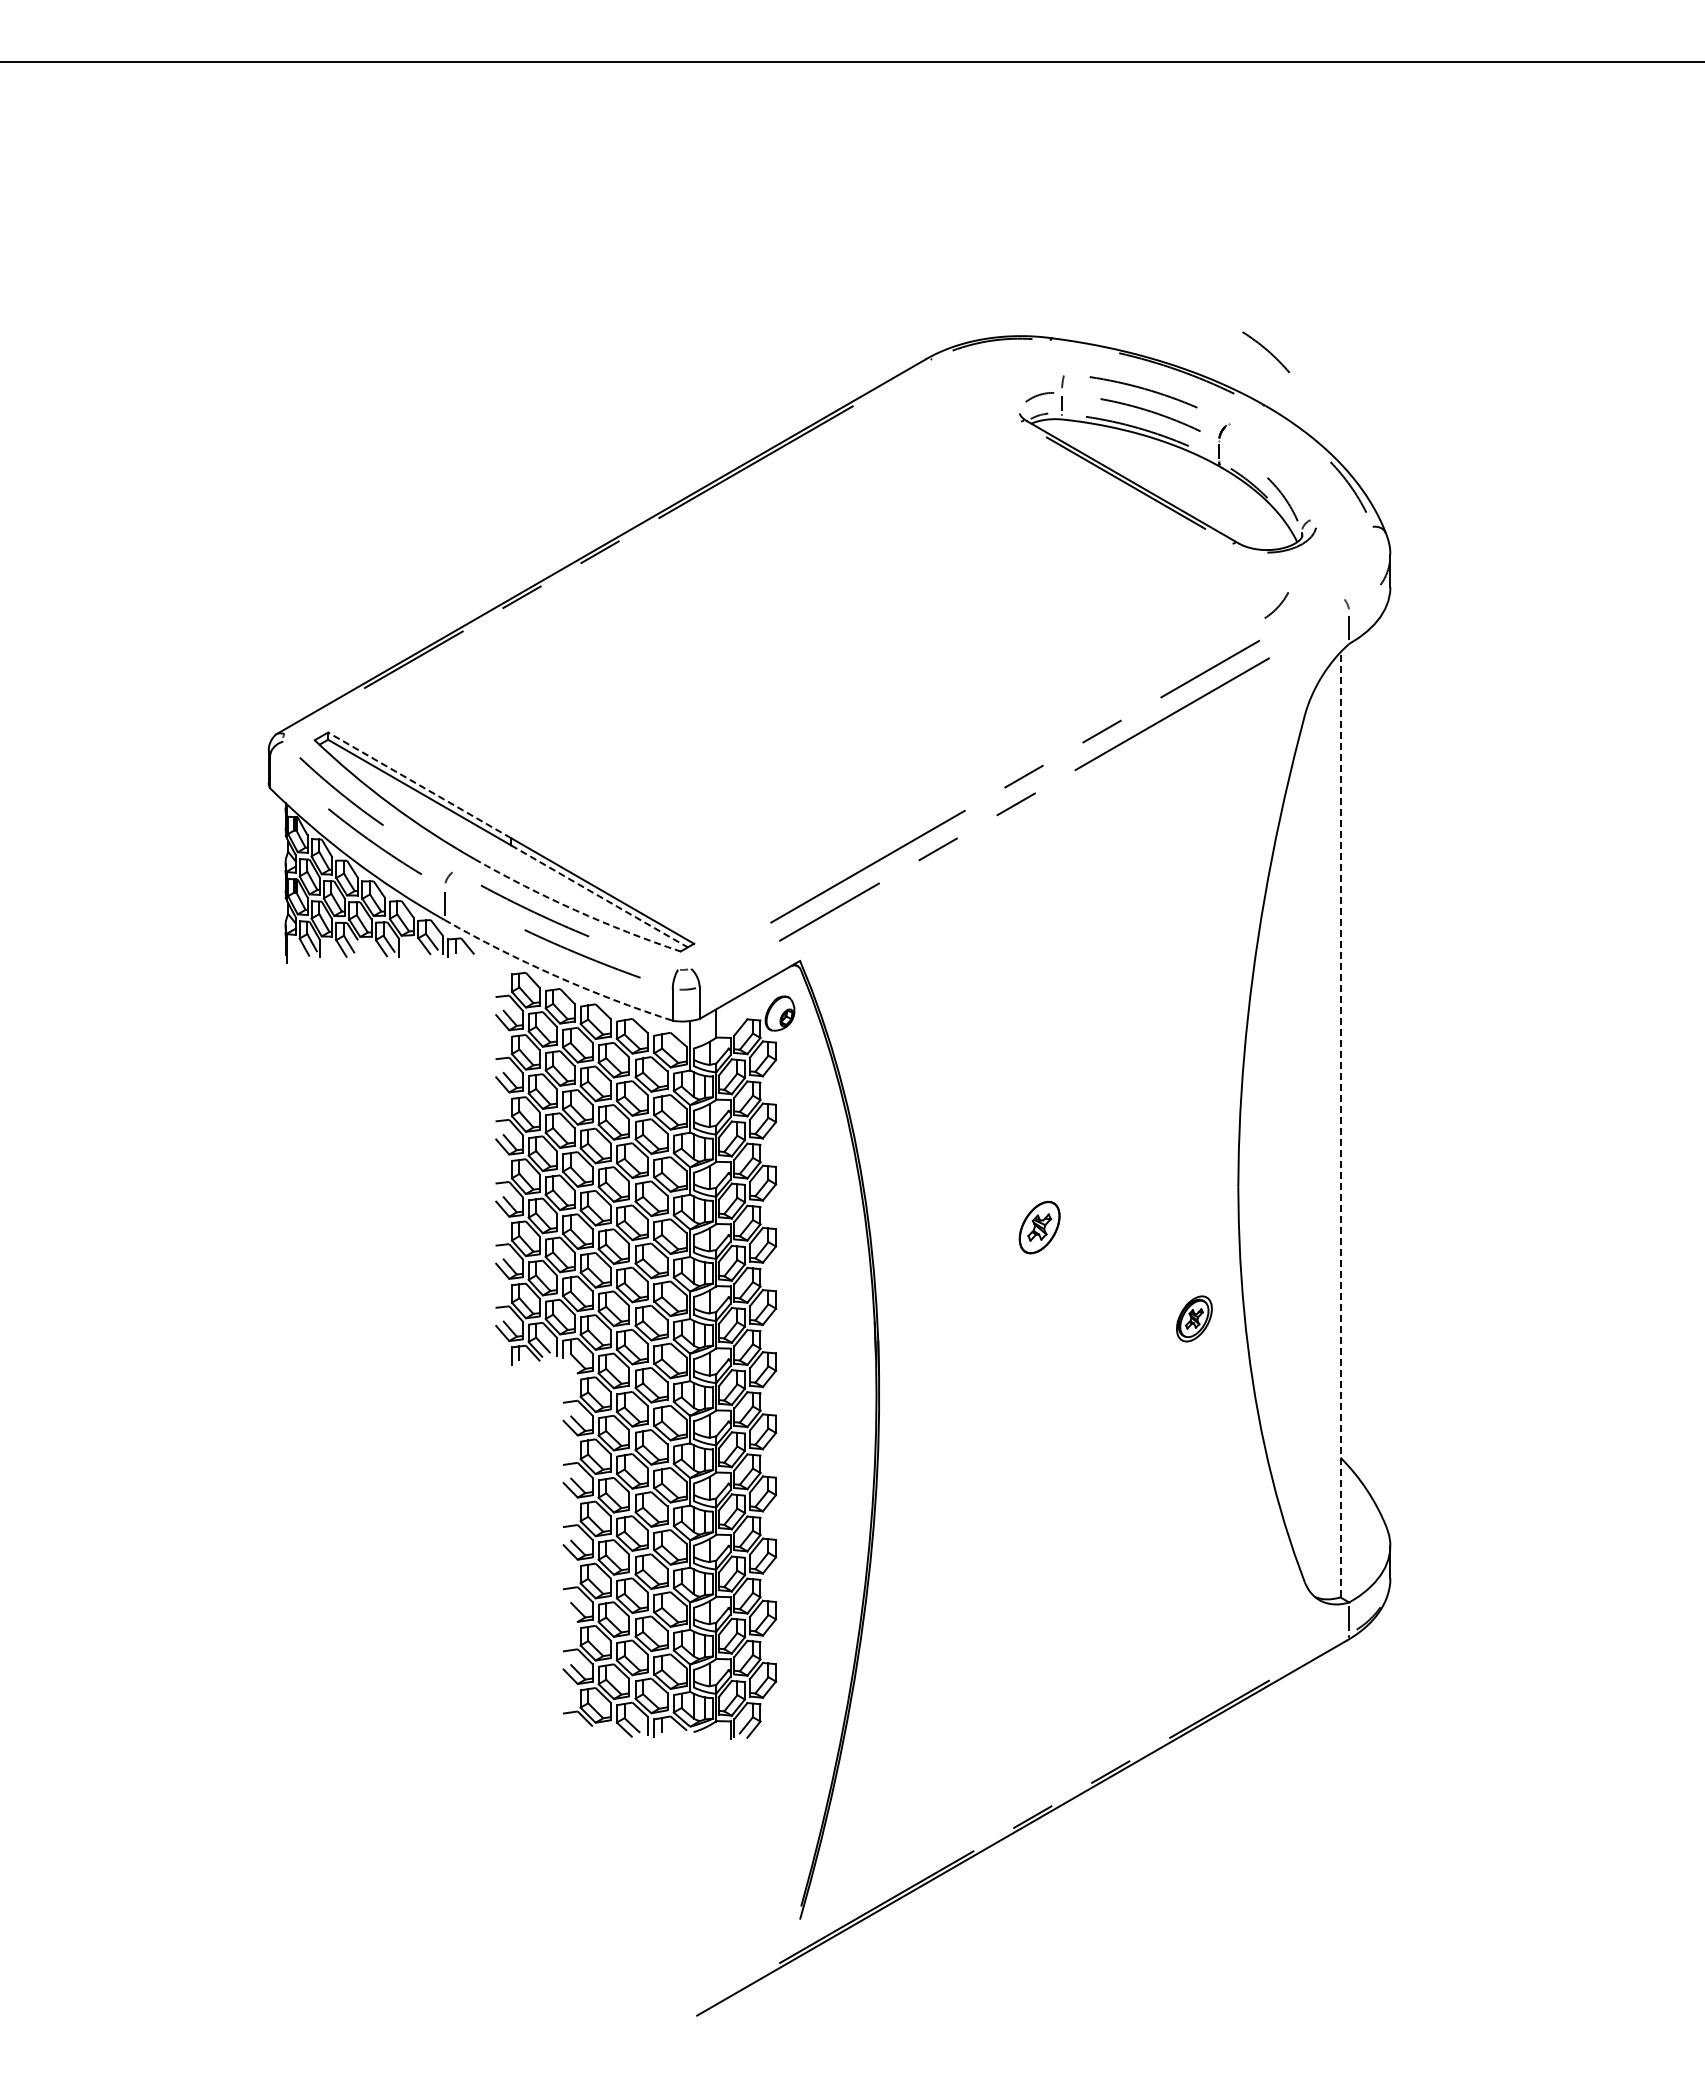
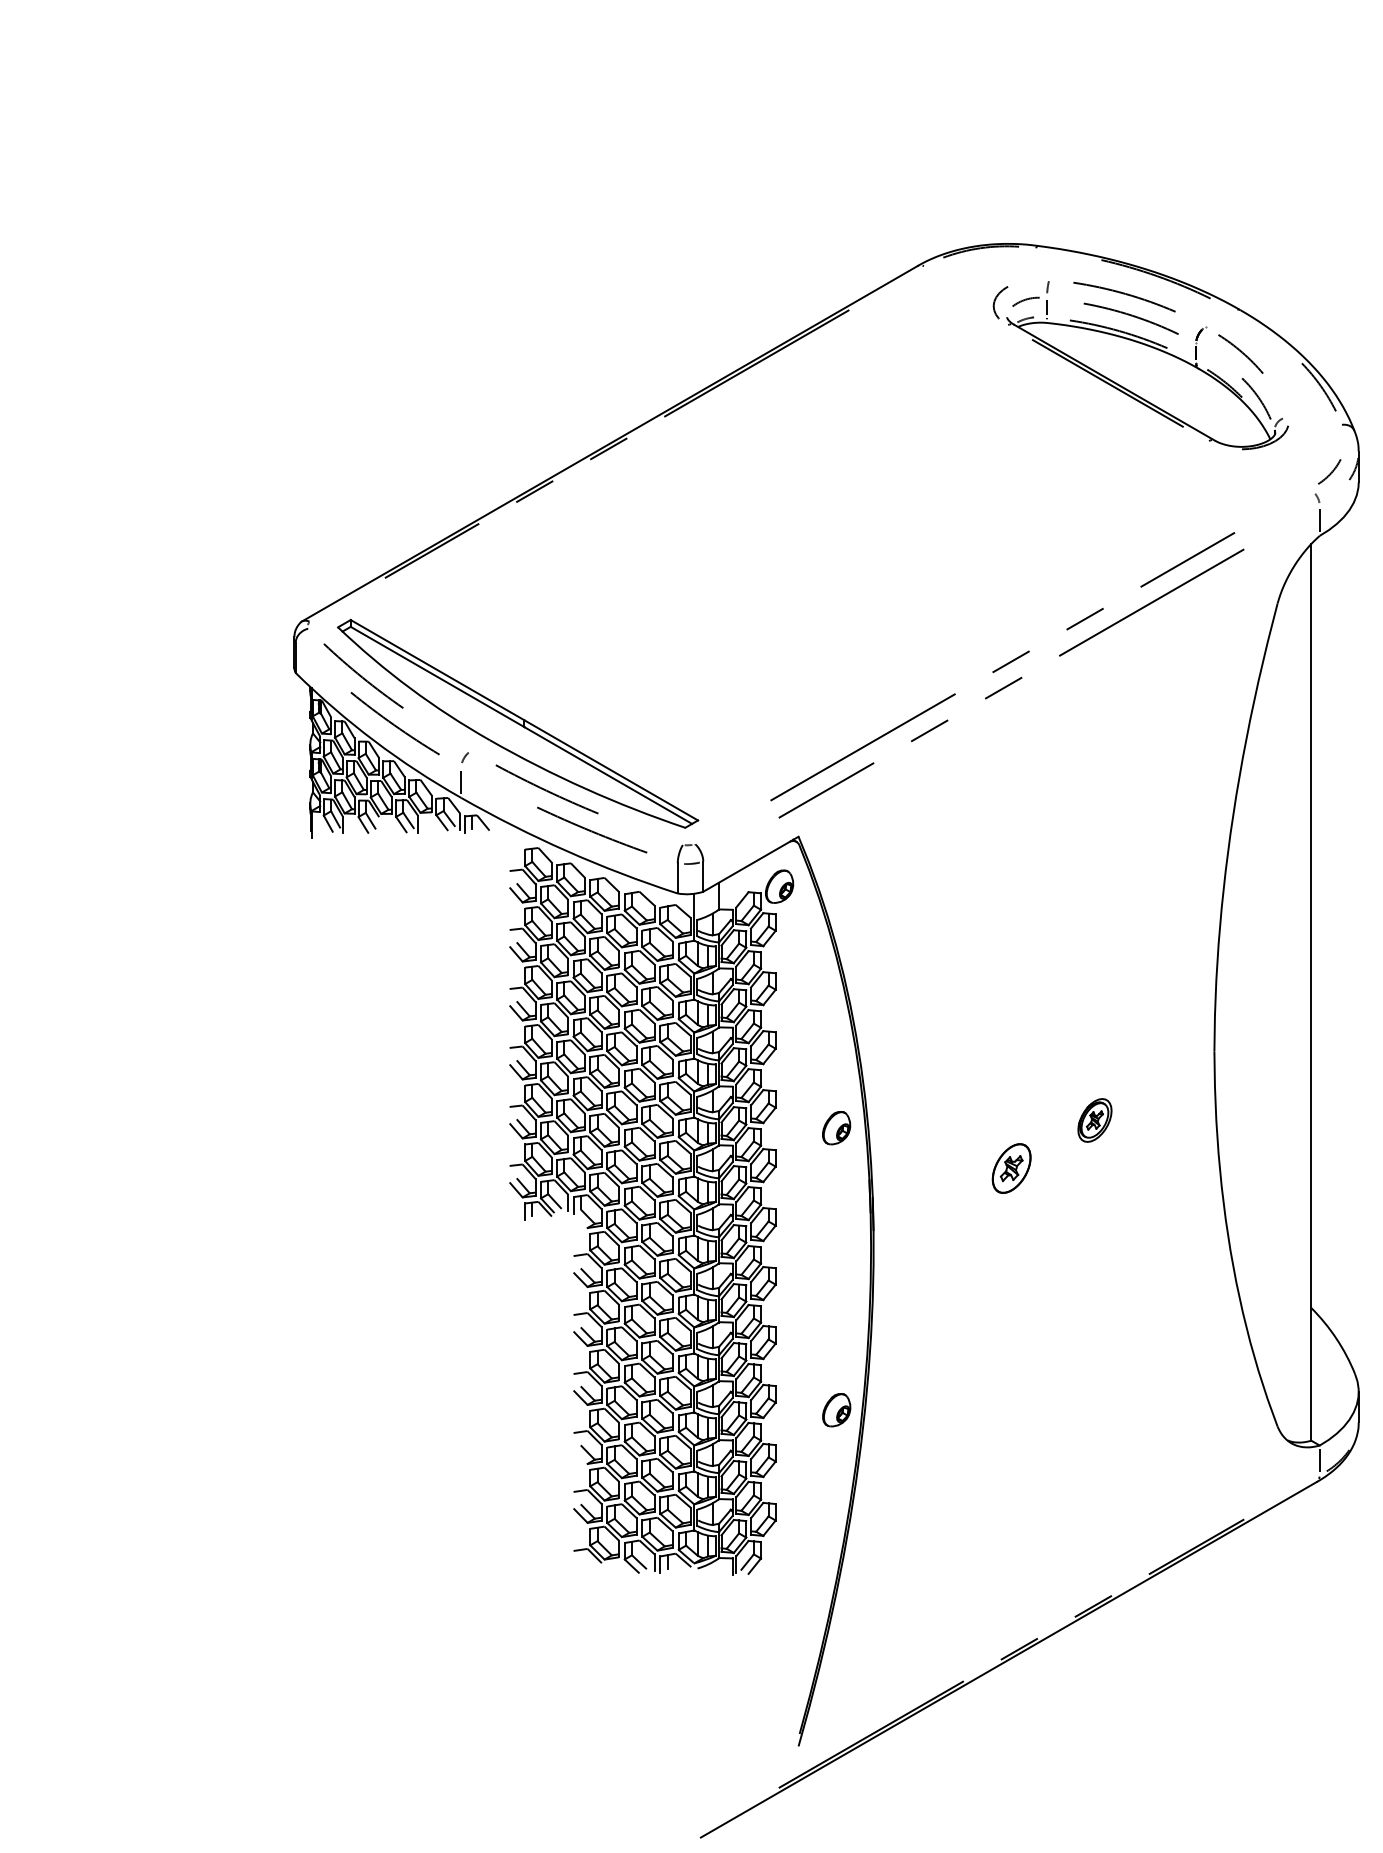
arc: (1267, 351) -> (1242, 353), moved
curve: (1008, 394) -> (996, 299), added
arc: (1277, 606) -> (1330, 472), moved
line: (419, 785) -> (437, 670), dashed -> solid
line: (599, 896) -> (608, 775), dashed -> solid
arc: (575, 910) -> (585, 788), dashed -> solid
arc: (556, 976) -> (567, 851), dashed -> solid
line: (1340, 1124) -> (1311, 991), dashed -> solid
part: (1039, 1227) -> (1011, 1168), moved
part: (839, 1268) -> (835, 1128), added
part: (1194, 1318) -> (1095, 1120), moved
part: (840, 1565) -> (836, 1410), added

